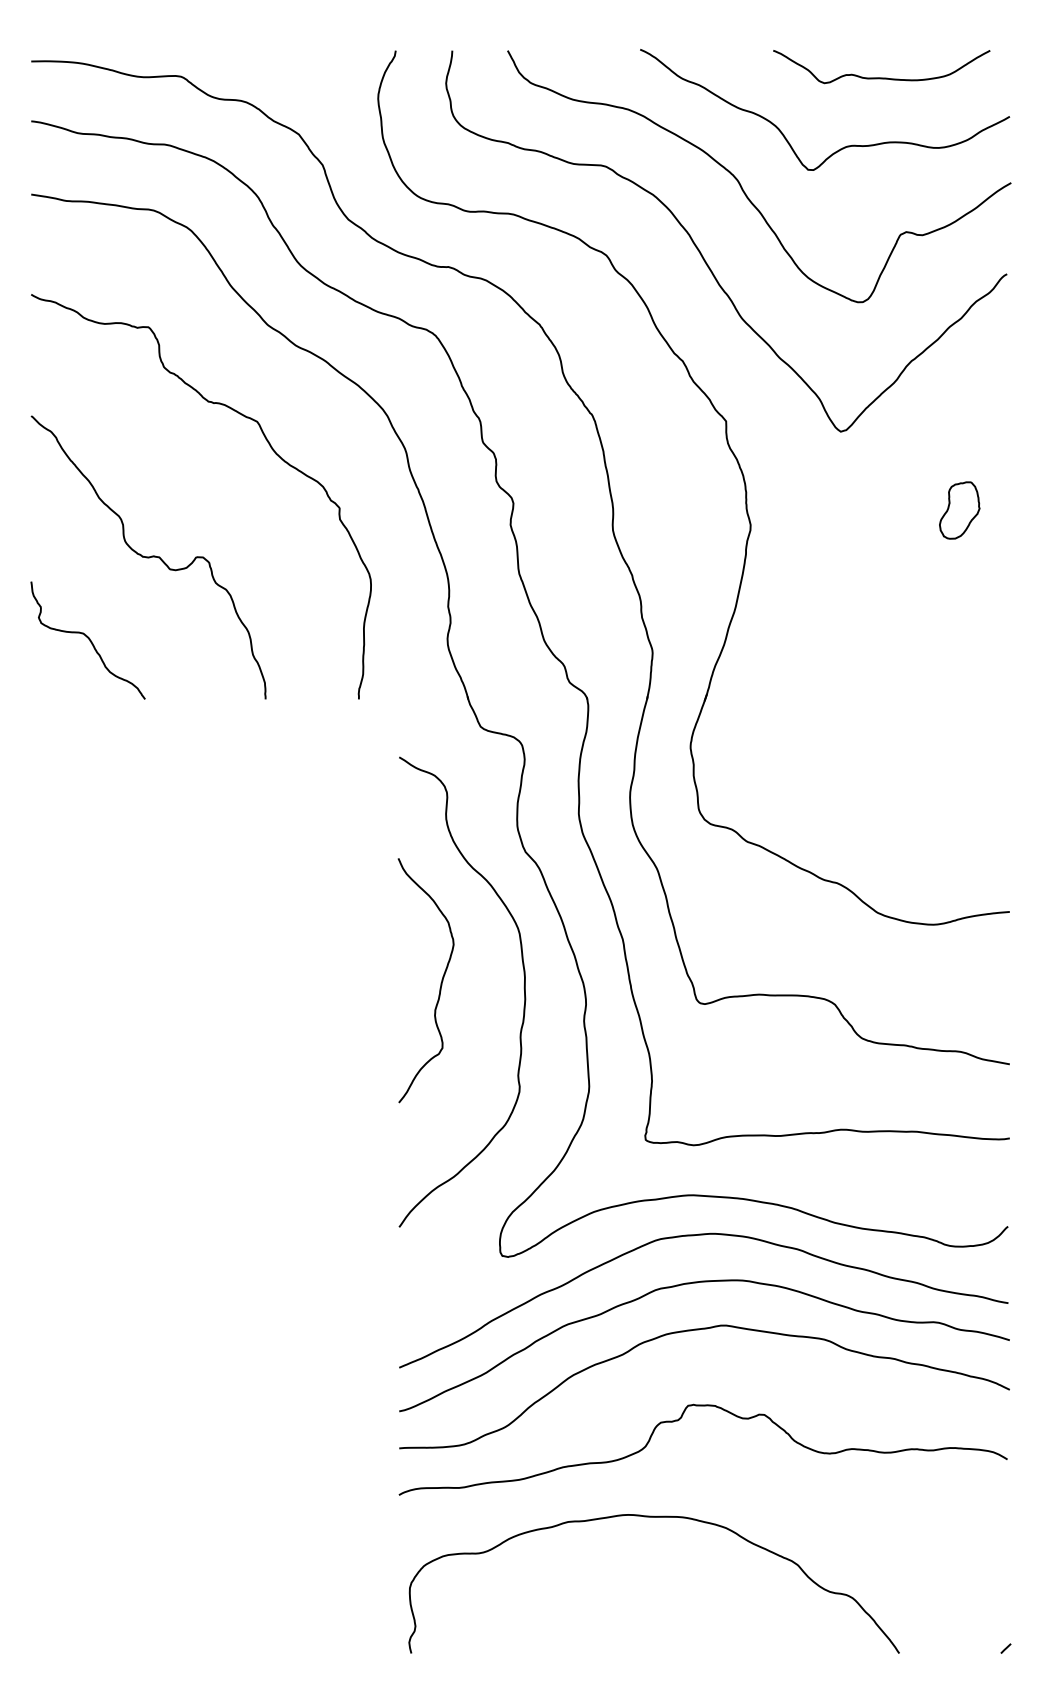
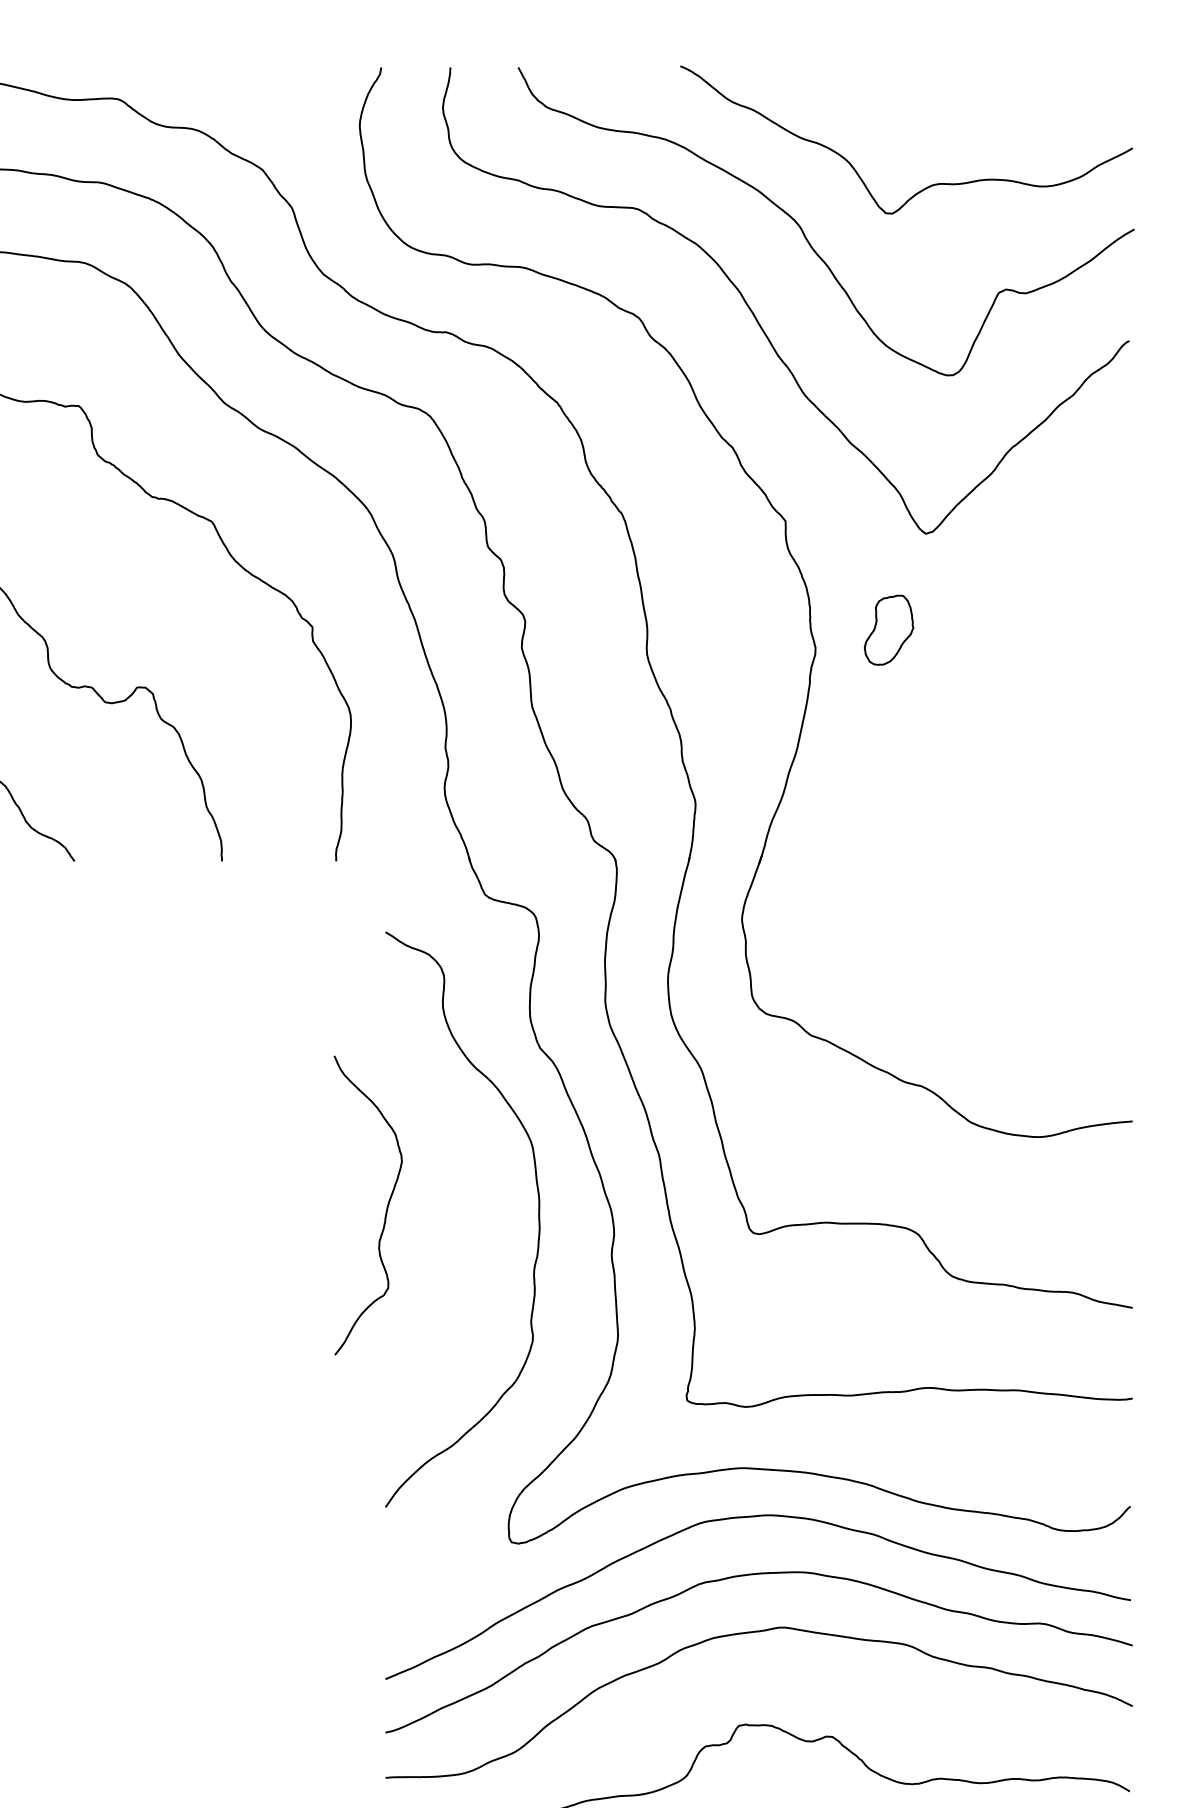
curve: (881, 77) -> (975, 100), removed
part: (959, 510) -> (888, 630), moved
curve: (440, 983) -> (385, 1209), moved

